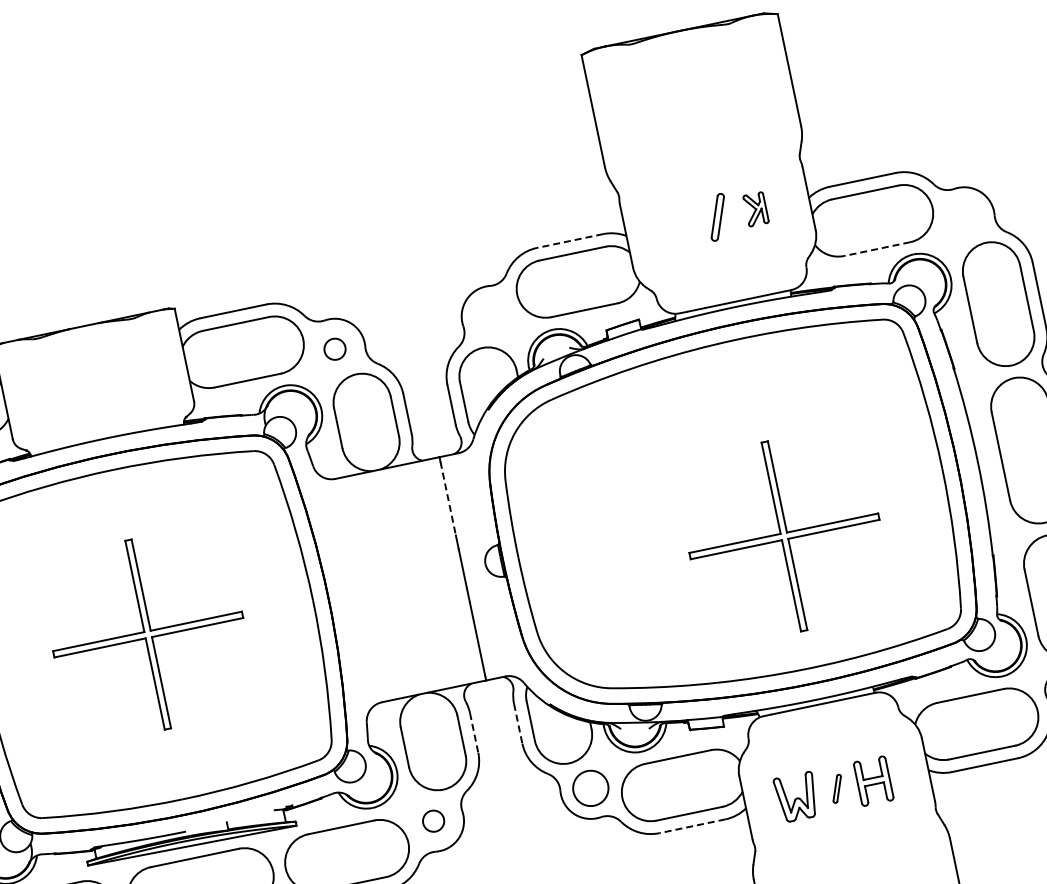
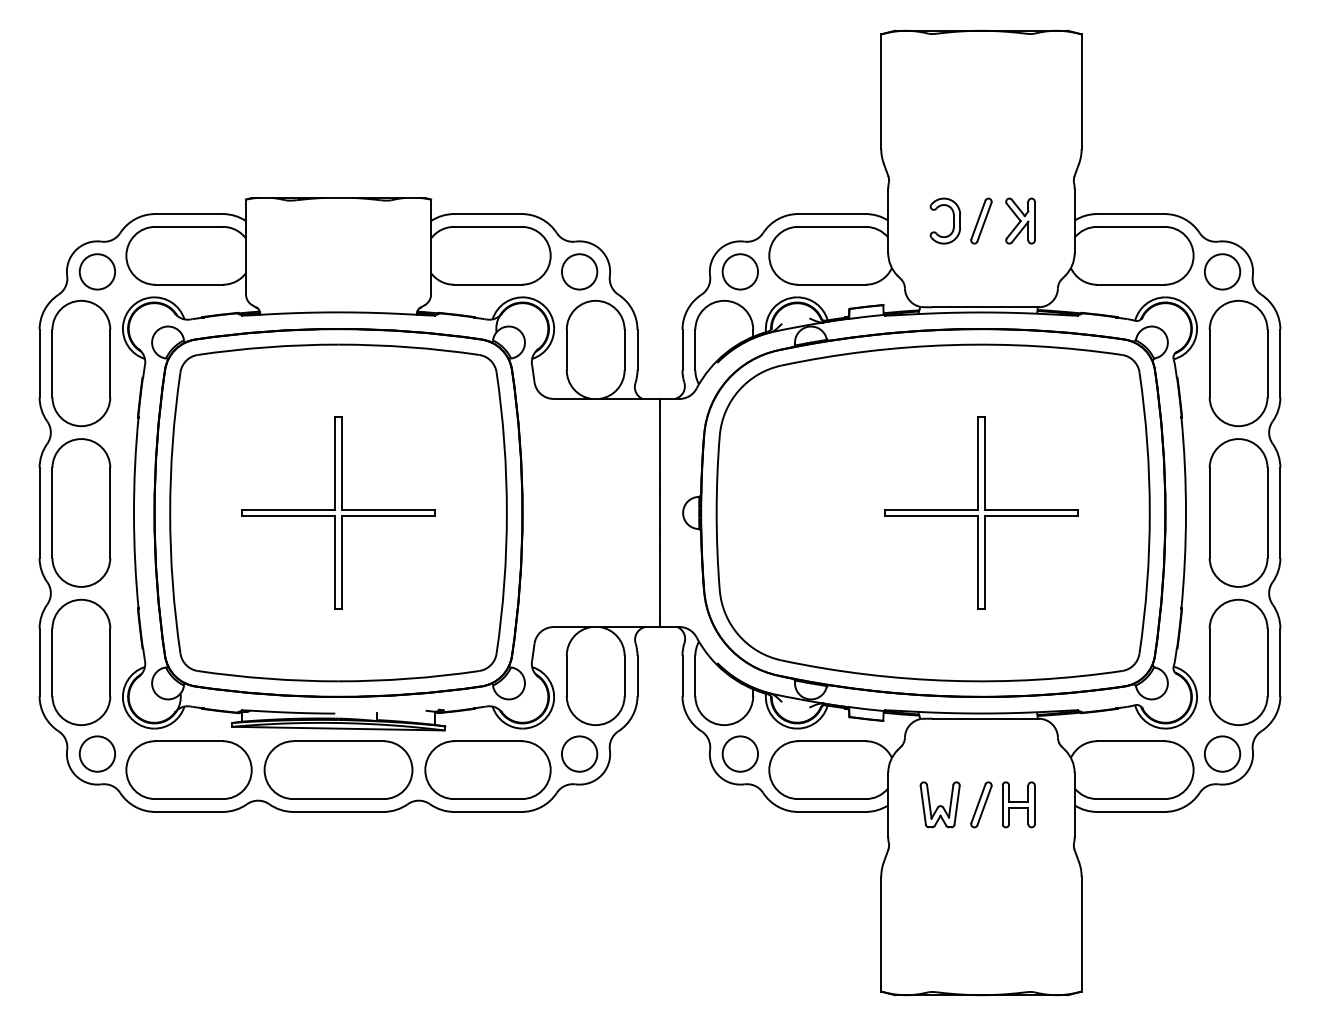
part: (755, 208) -> (1020, 220), size x1.43
circle: (964, 217) -> (1222, 271), added
part: (690, 222) -> (953, 220), added
line: (569, 241) -> (831, 214), dashed -> solid
line: (876, 248) -> (1130, 284), dashed -> solid
circle: (491, 316) -> (739, 271), added
circle: (334, 348) -> (579, 271), size x1.67
line: (447, 498) -> (659, 441), dashed -> solid
part: (784, 535) -> (981, 512), moved
line: (518, 724) -> (682, 676), dashed -> solid
line: (474, 733) -> (637, 676), dashed -> solid
part: (837, 788) -> (981, 804), size x1.67
circle: (433, 820) -> (579, 753), size x1.67
line: (691, 825) -> (831, 811), dashed -> solid

